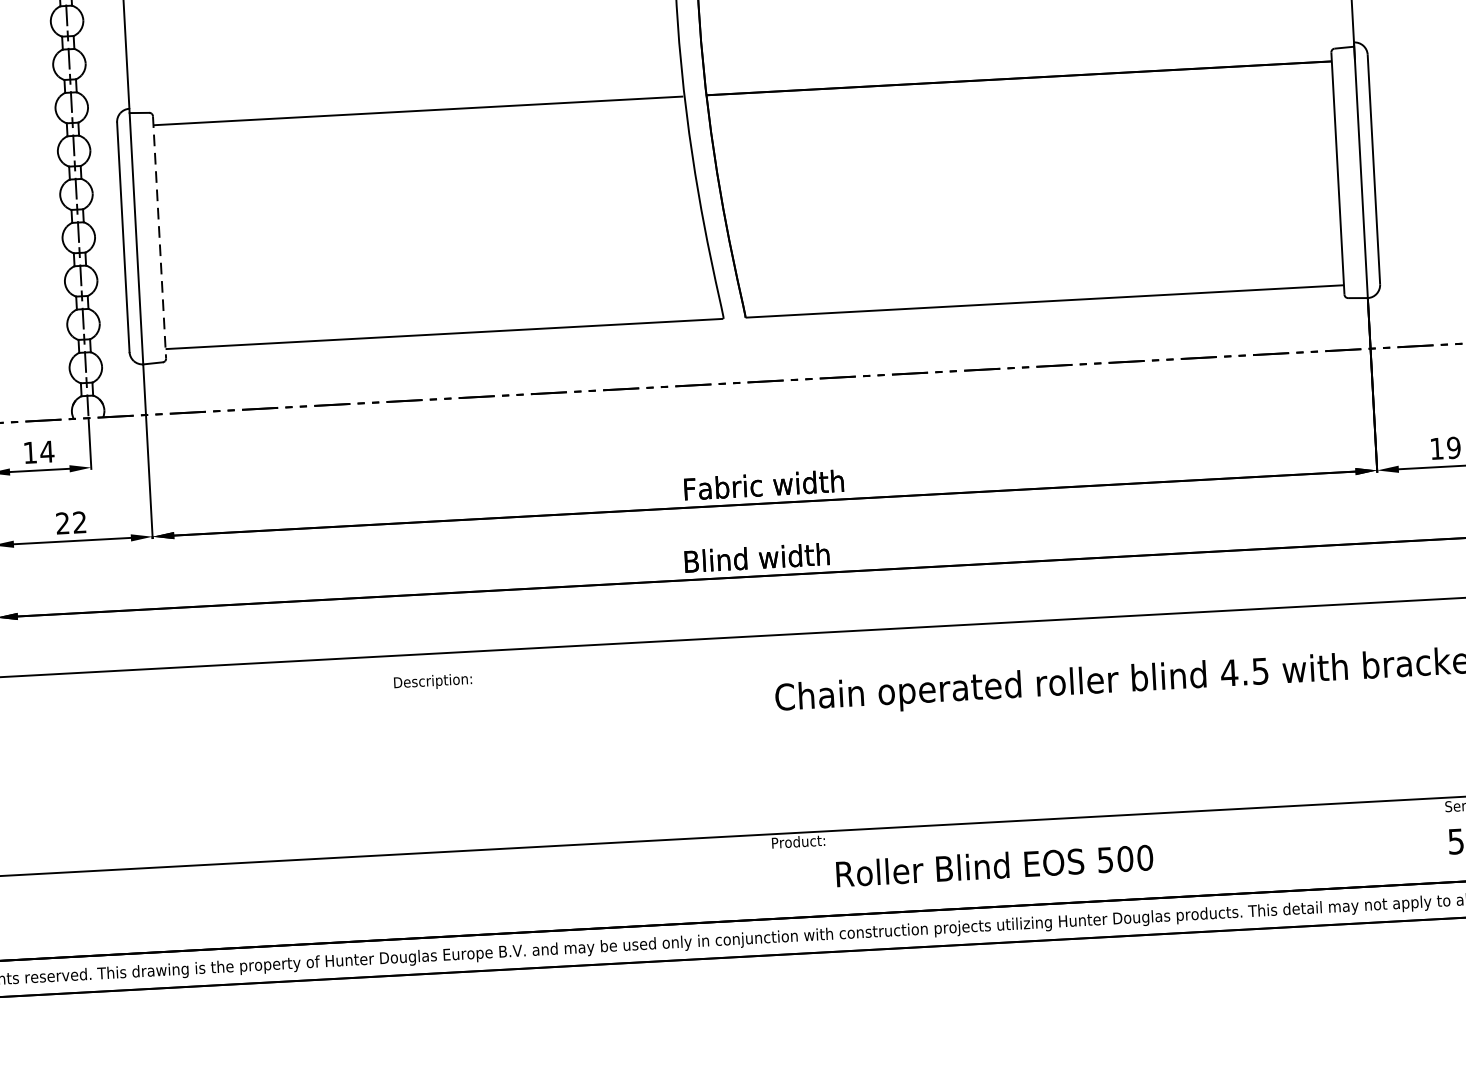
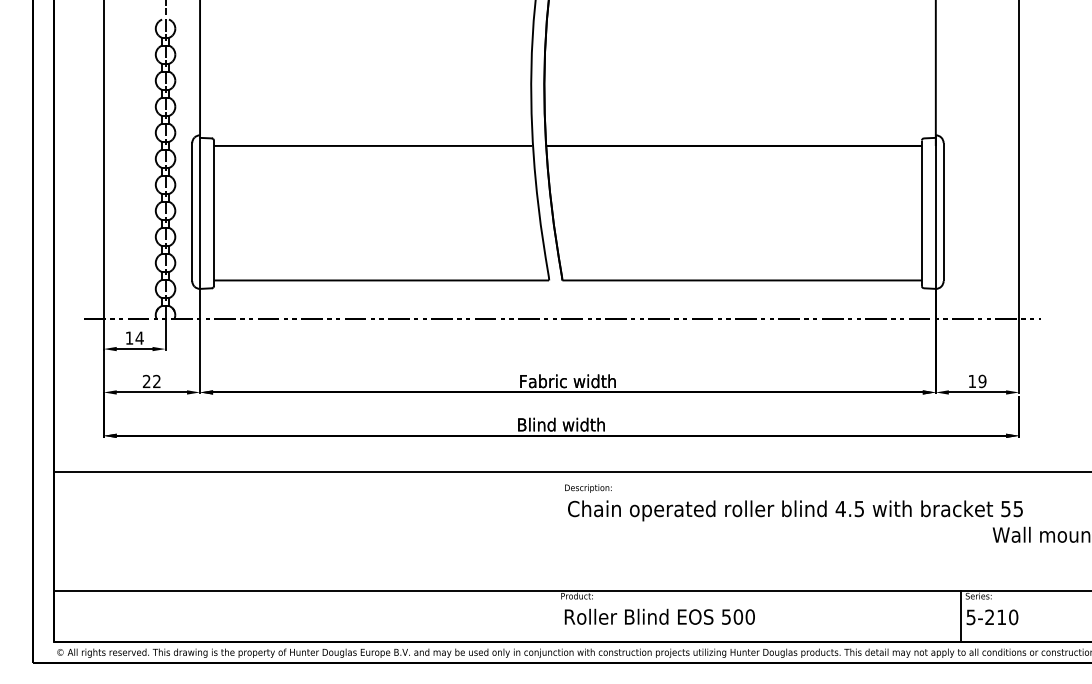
line: (158, 237) -> (213, 213), dashed -> solid
text: (433, 681) -> (588, 488), moved
line: (1440, 839) -> (961, 615), added
text: (994, 865) -> (659, 616), moved

